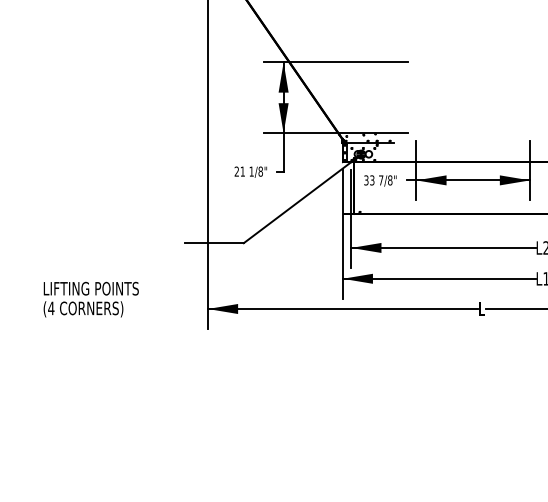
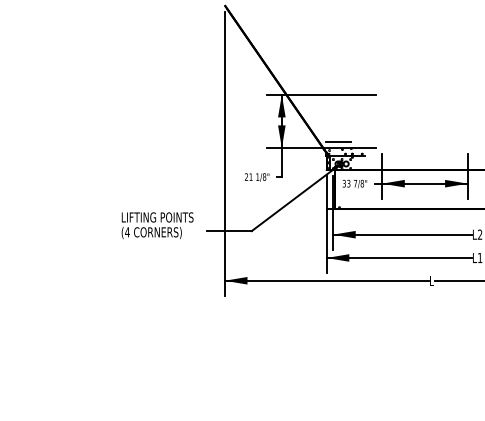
line: (358, 125) -> (338, 142), added
text: (91, 299) -> (157, 225), moved

